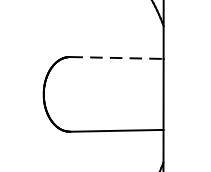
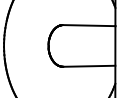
line: (117, 57) -> (89, 25), dashed -> solid

